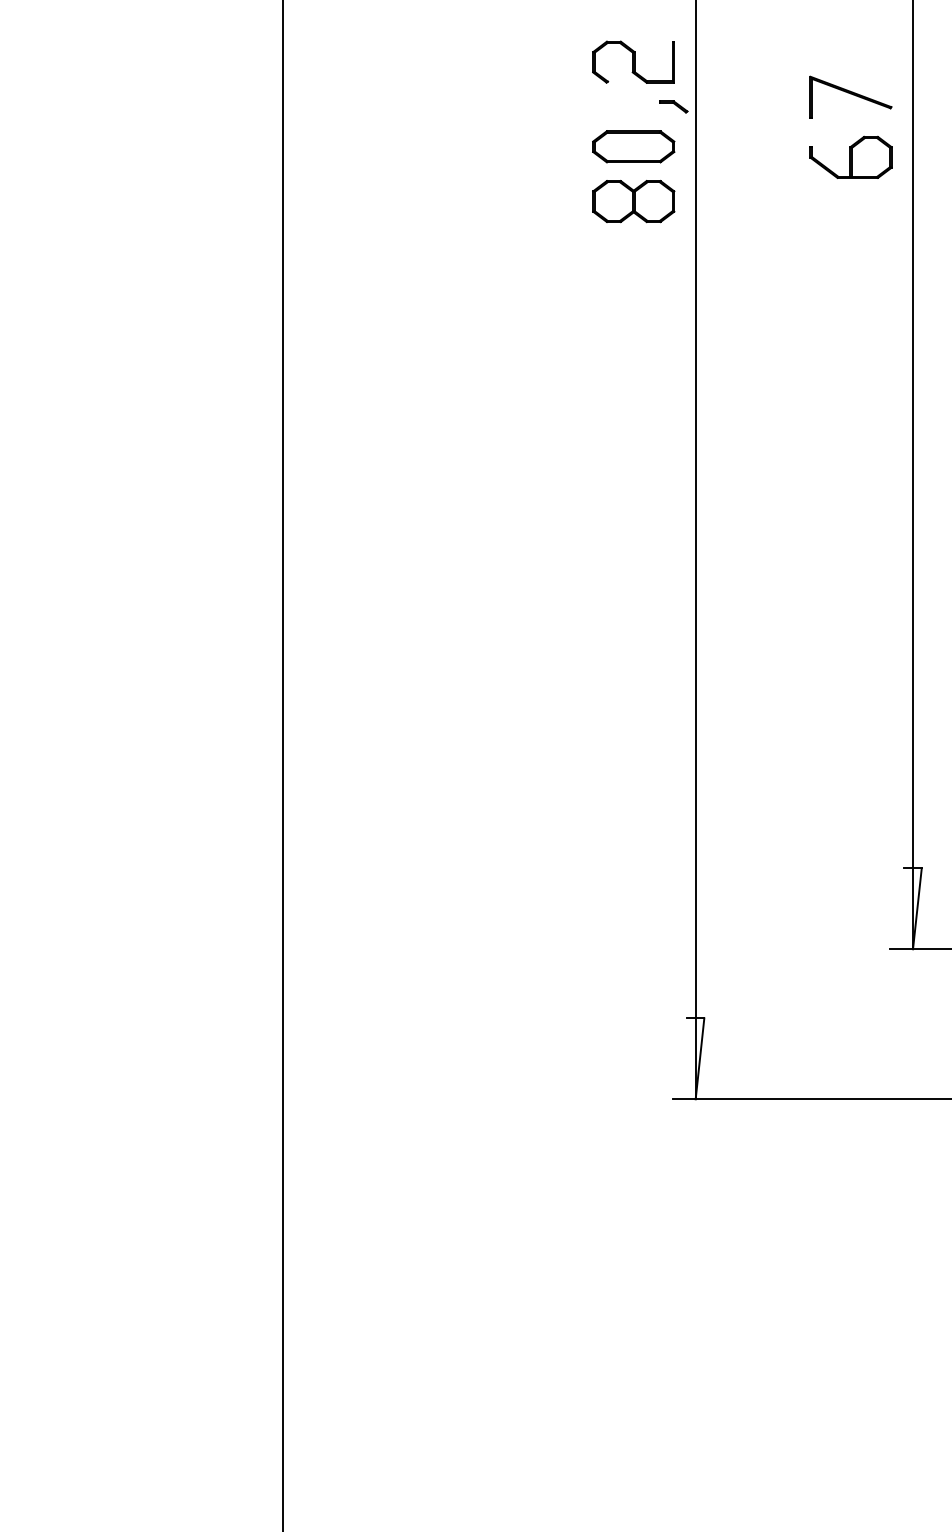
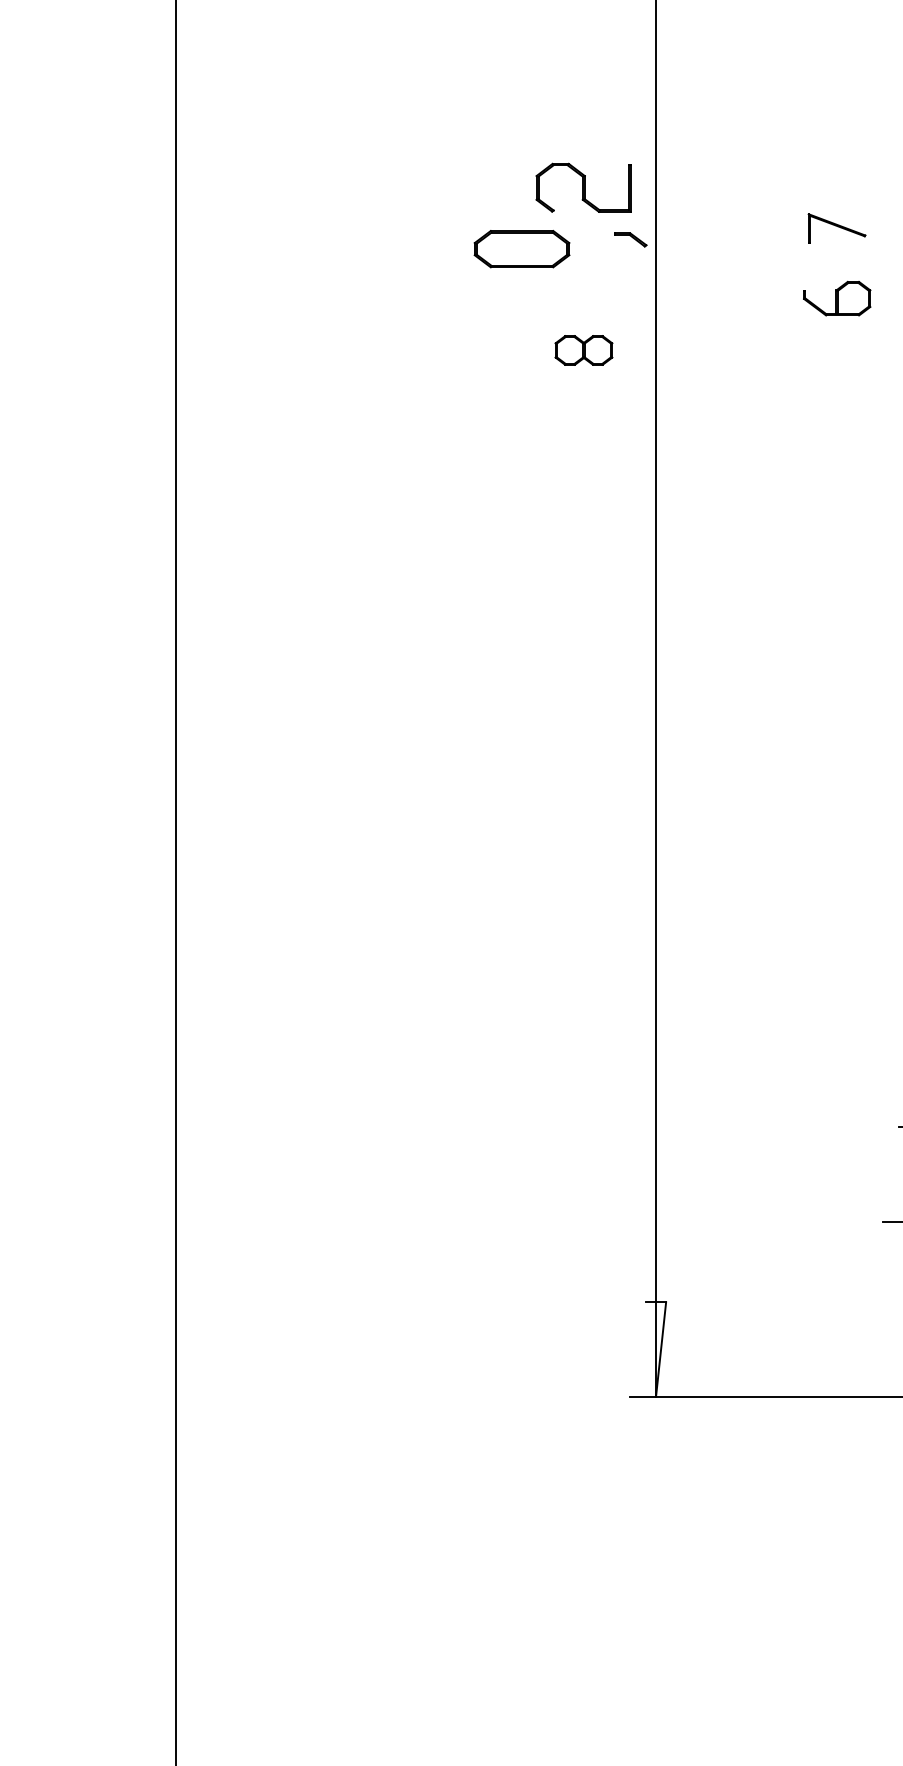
part: (850, 96) -> (836, 227), size x0.6
part: (633, 146) -> (521, 248), moved
part: (850, 156) -> (836, 297), size x0.7
part: (633, 201) -> (583, 350), size x0.6

